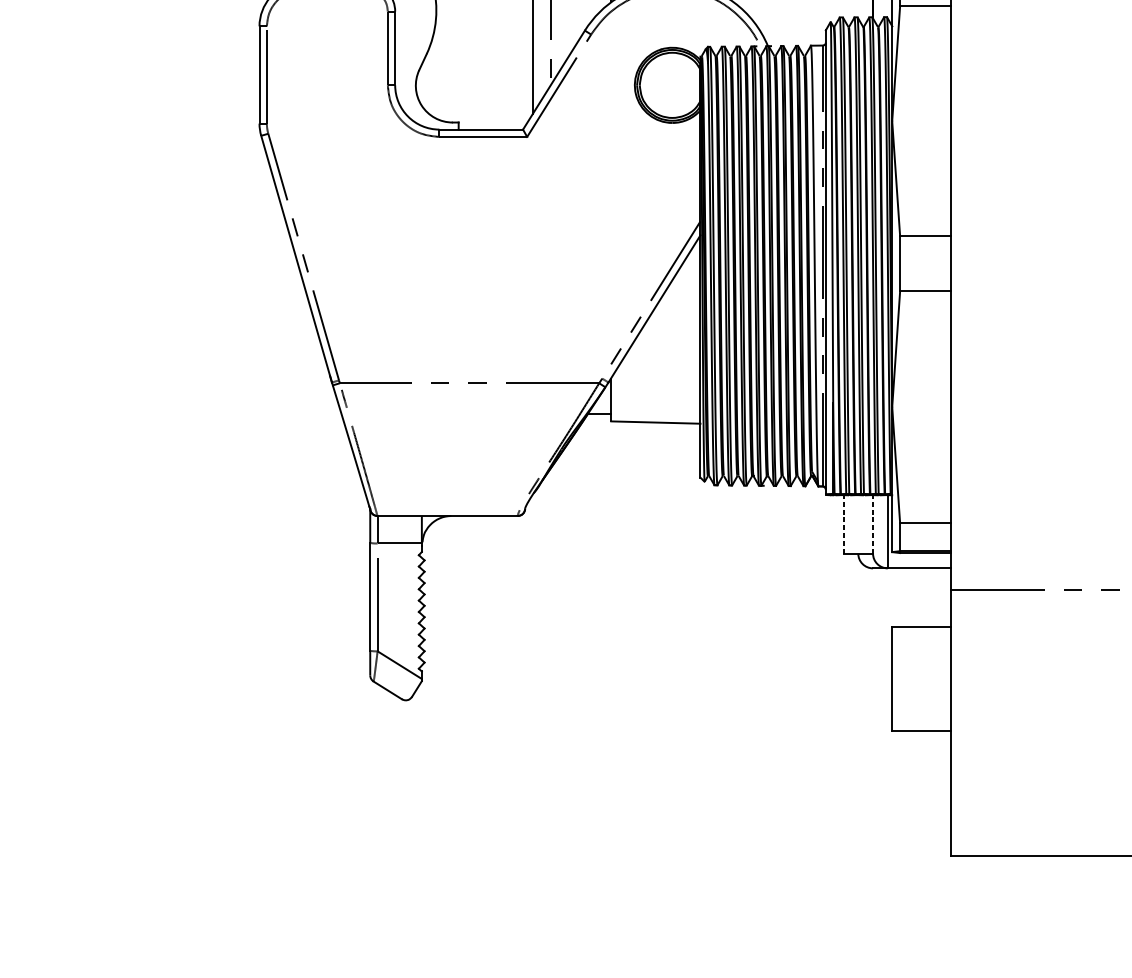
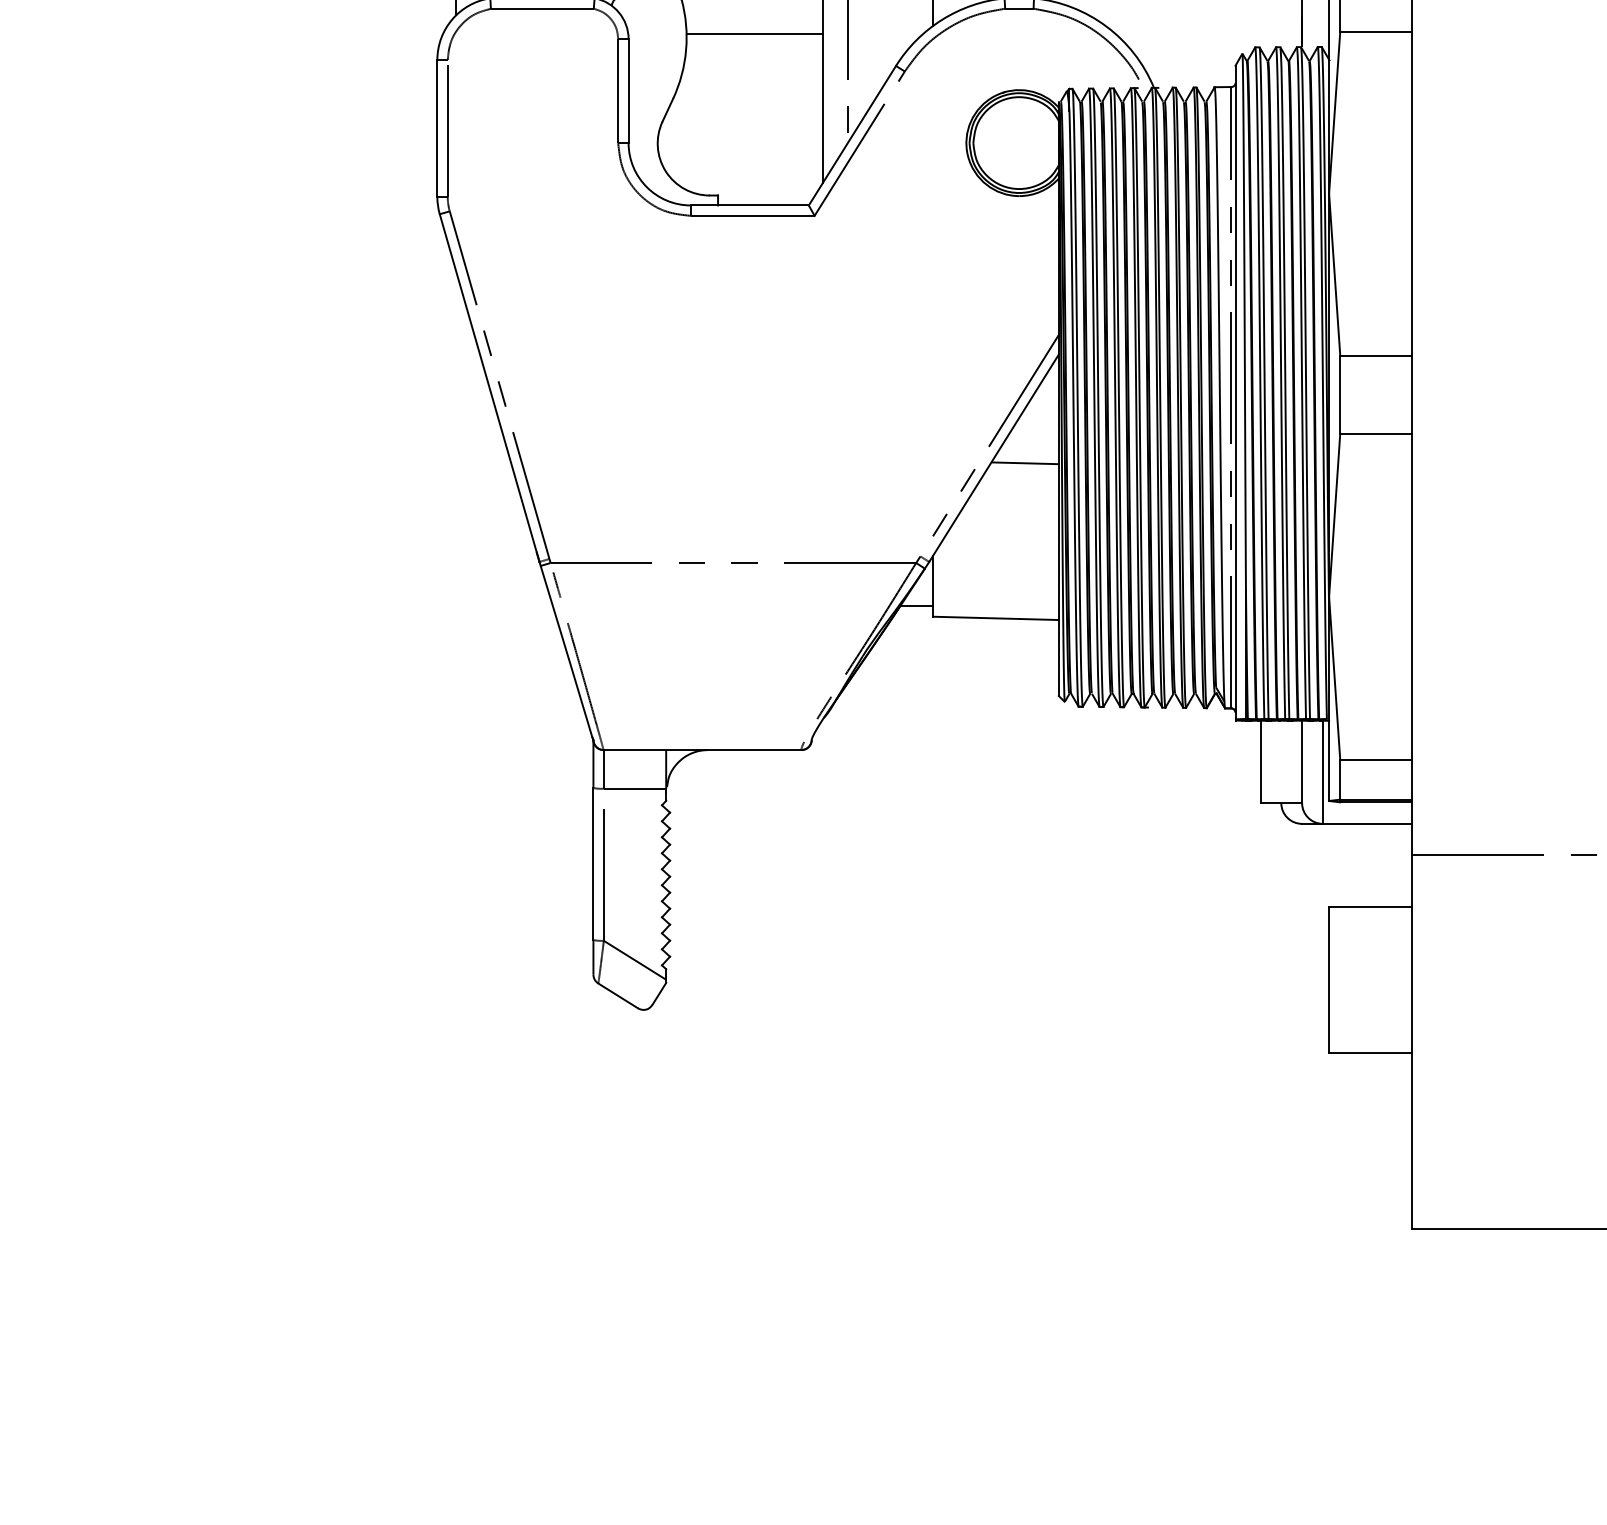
line: (484, 7) -> (754, 33), added
line: (676, 312) -> (1024, 463), added
line: (843, 524) -> (1260, 761), dashed -> solid
line: (873, 524) -> (1302, 761), dashed -> solid

